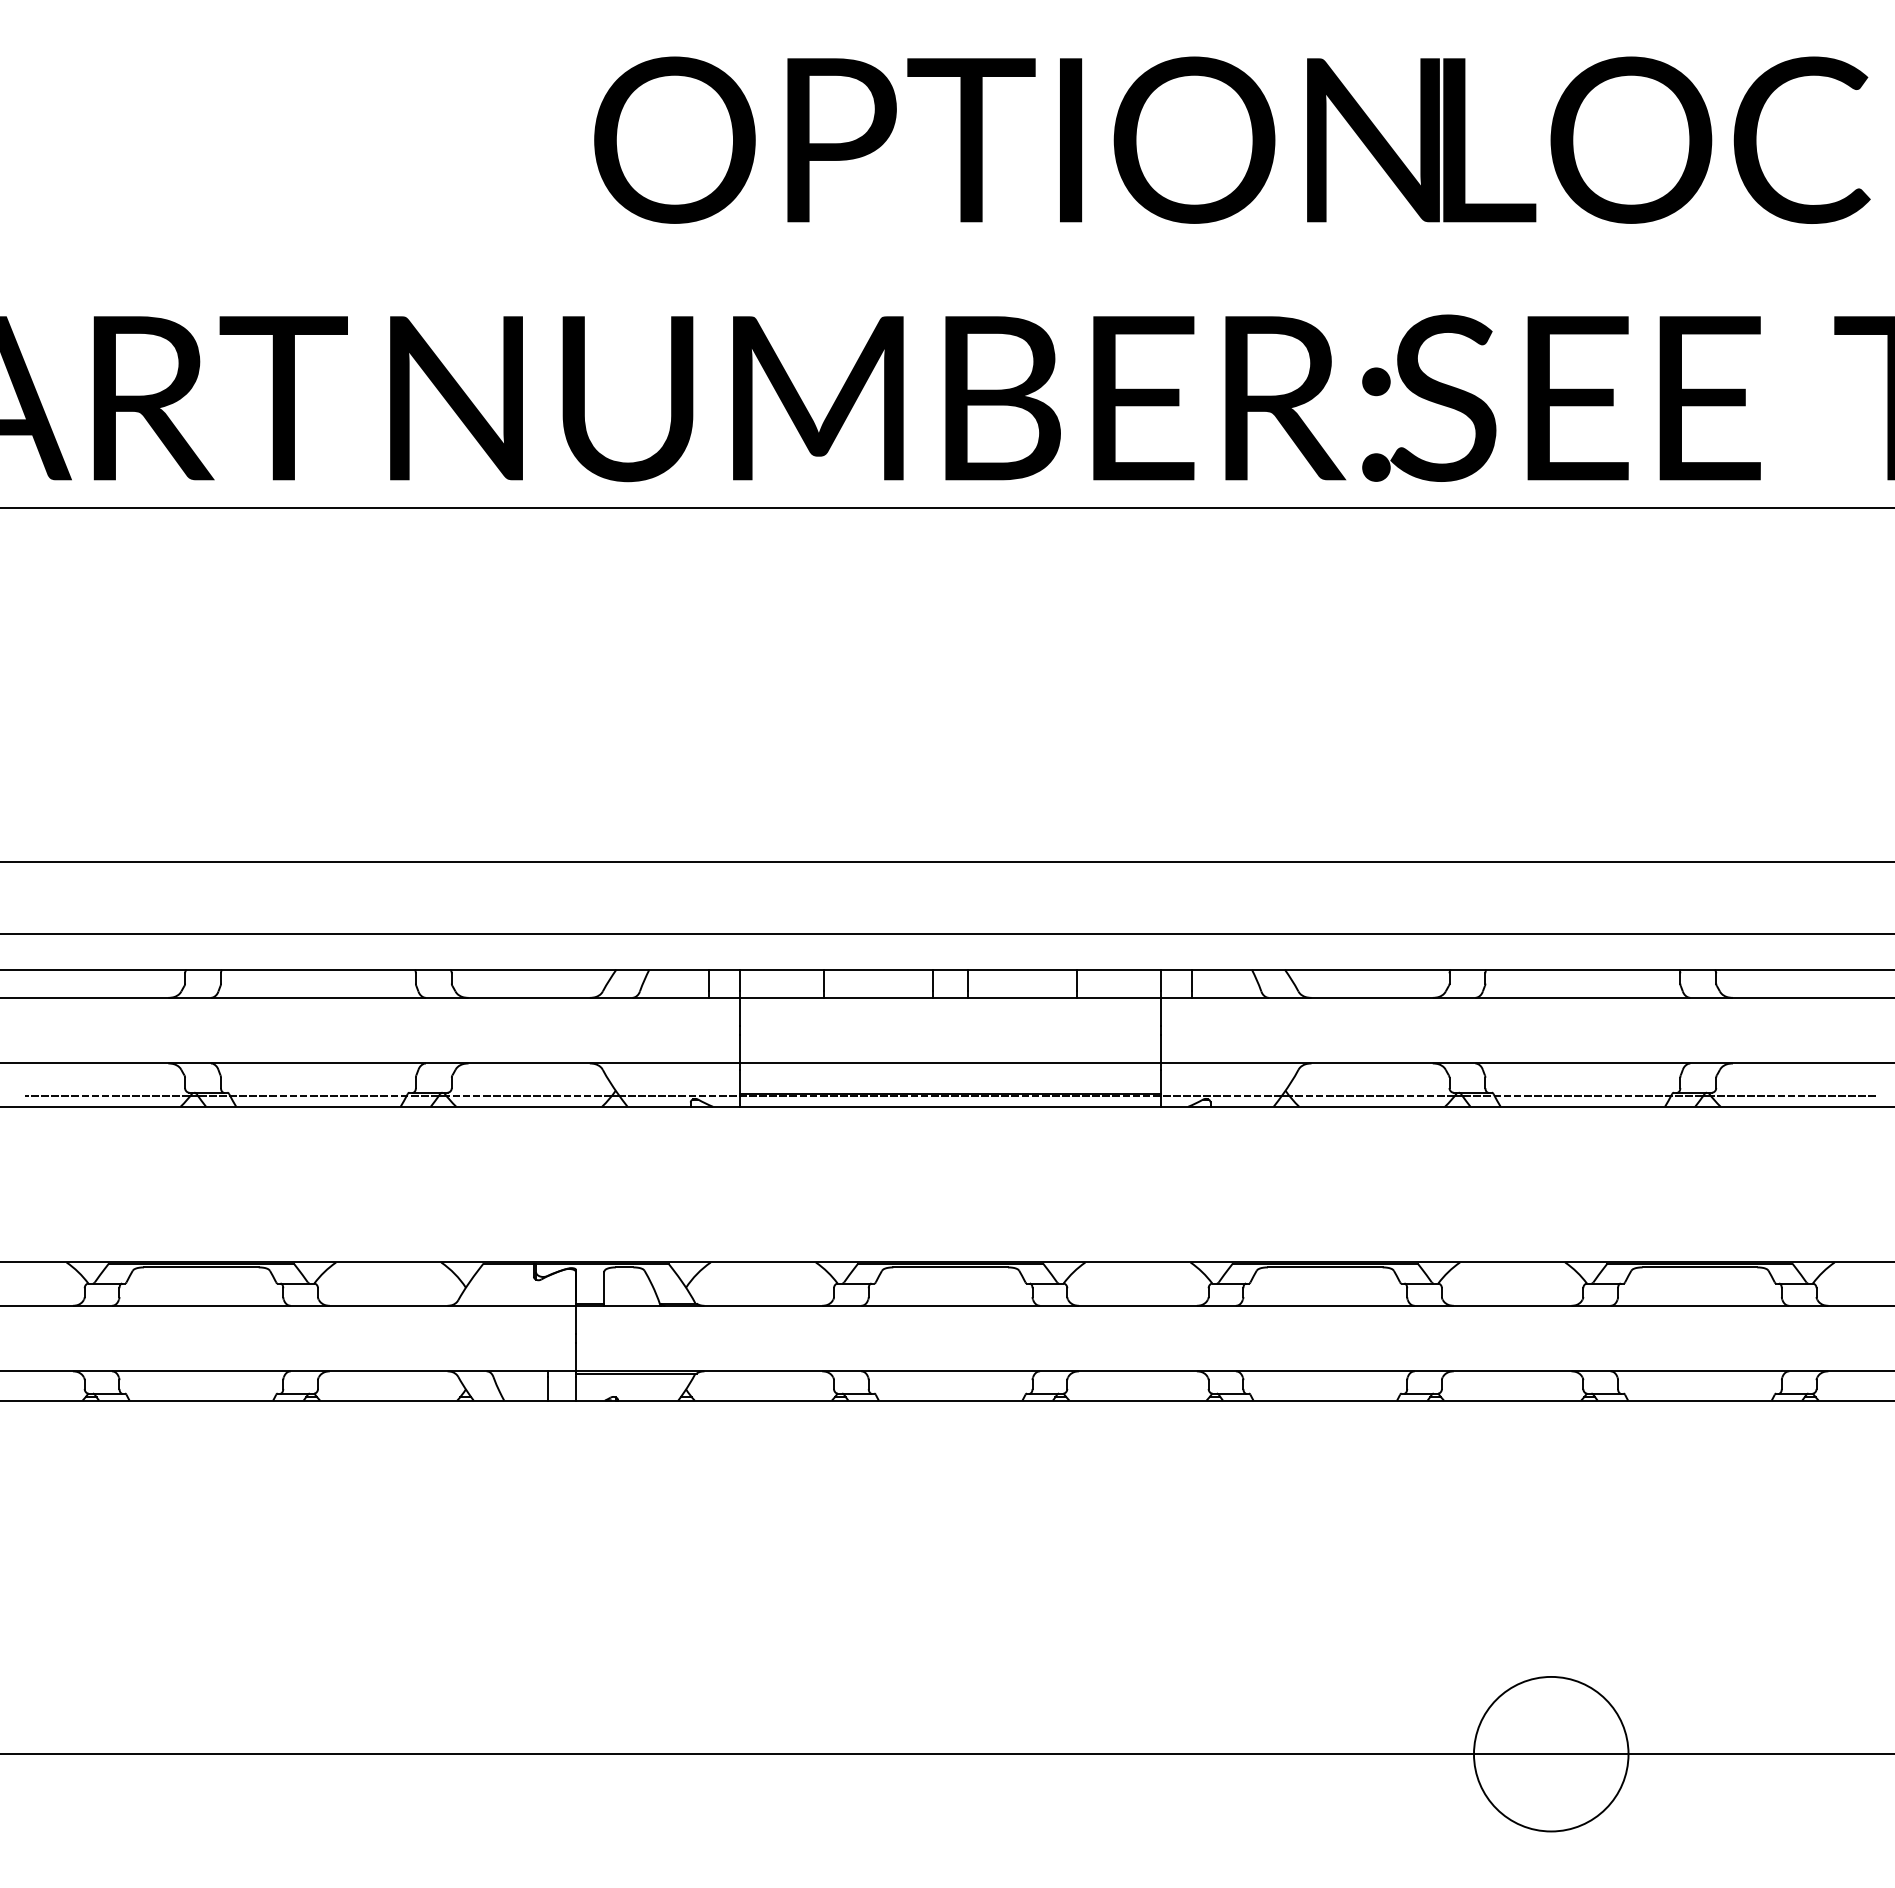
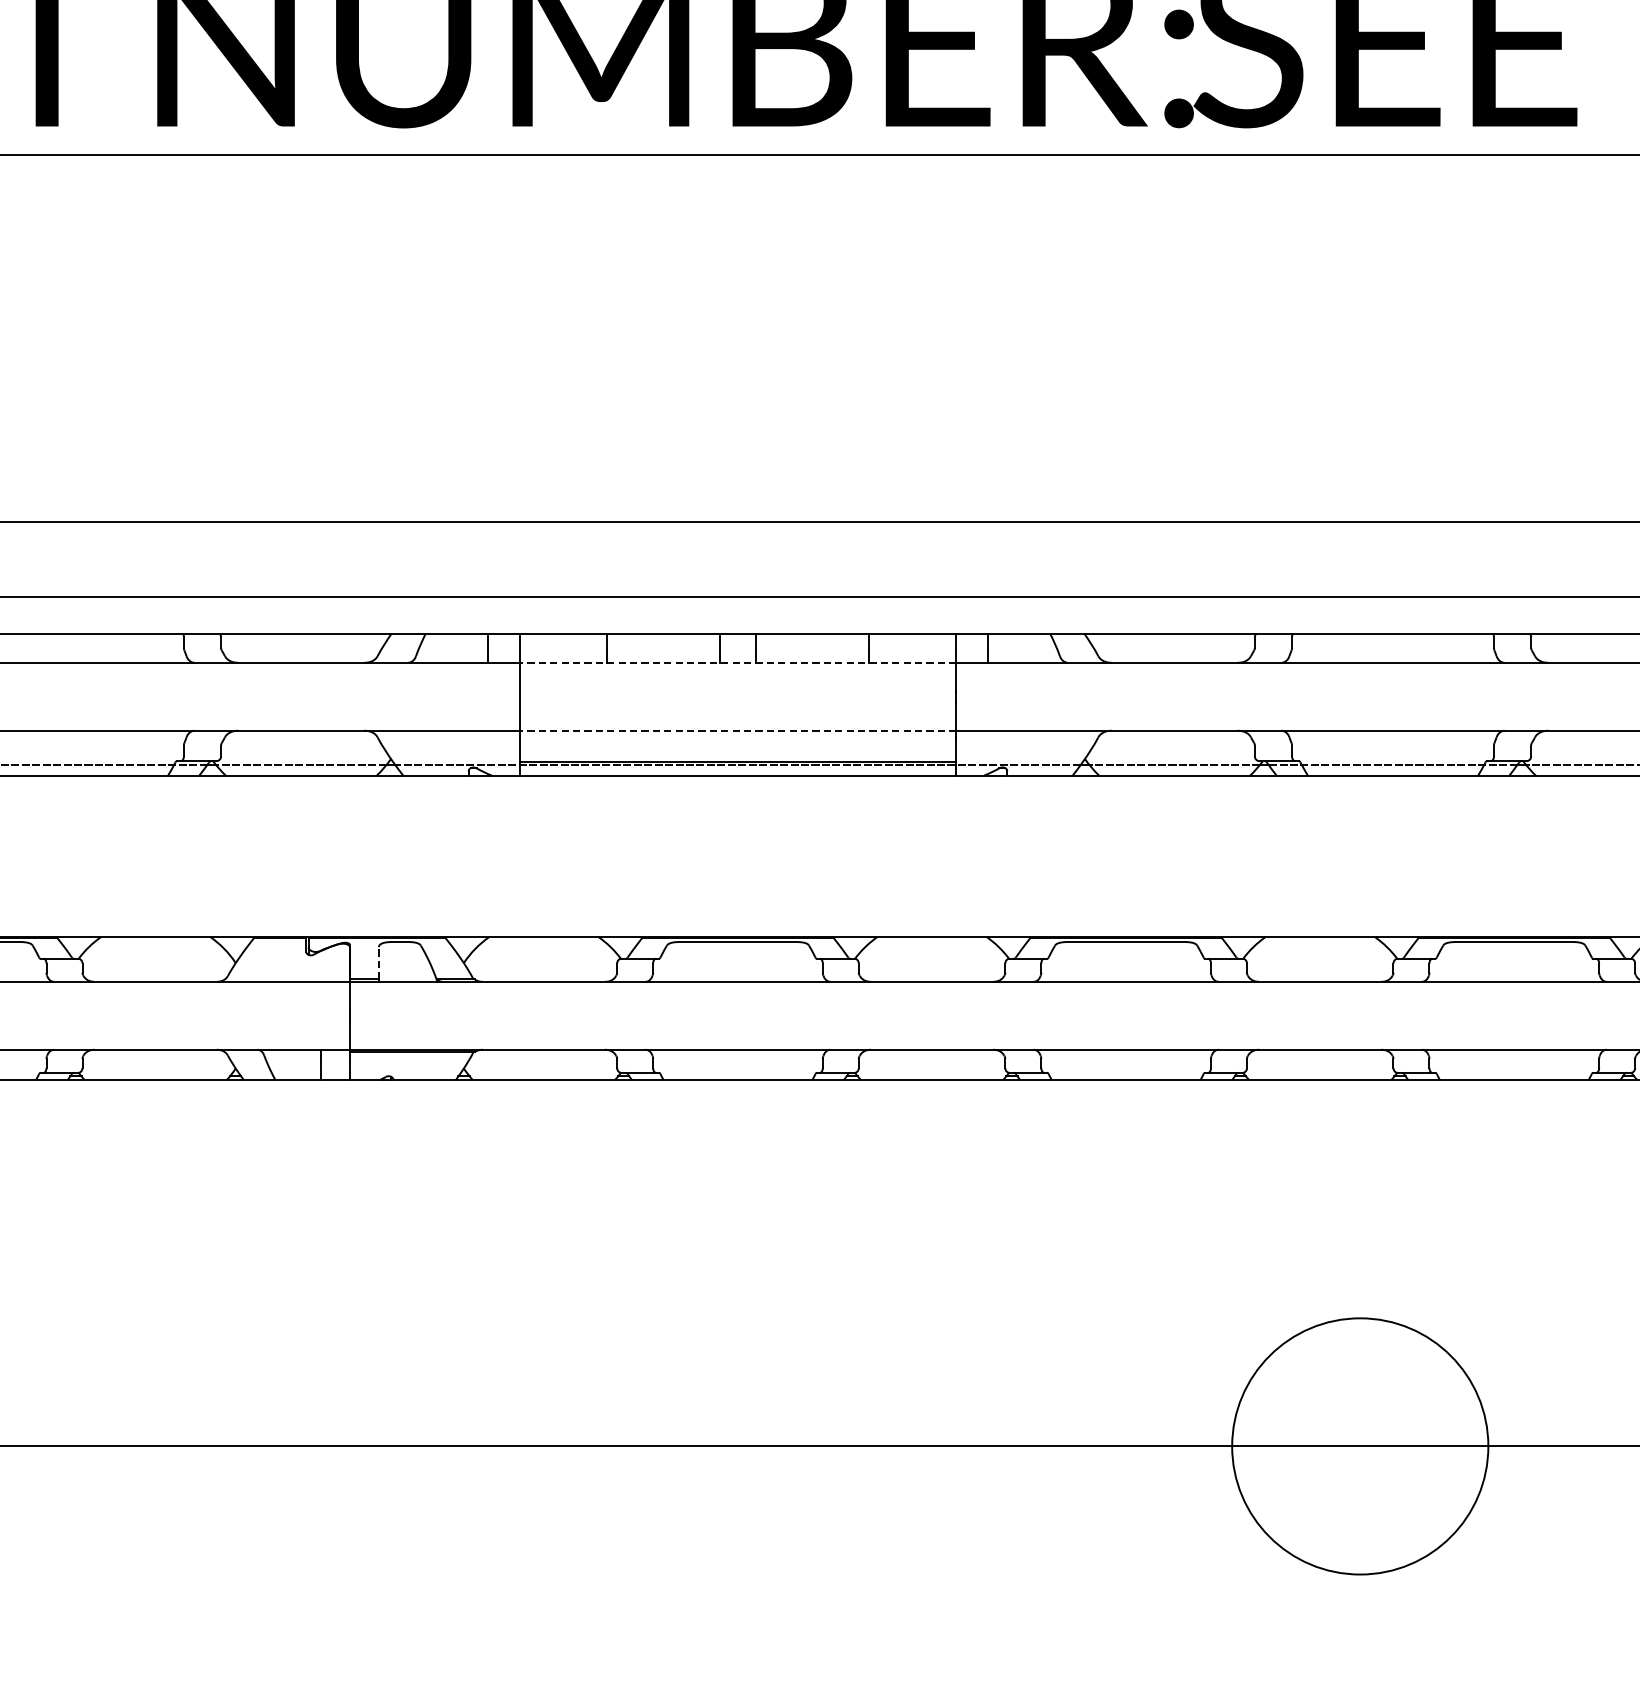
line: (950, 997) -> (737, 662), solid -> dashed
line: (950, 1063) -> (737, 730), solid -> dashed
line: (604, 1287) -> (379, 962), solid -> dashed
circle: (1550, 1753) -> (1359, 1445), size x1.6

